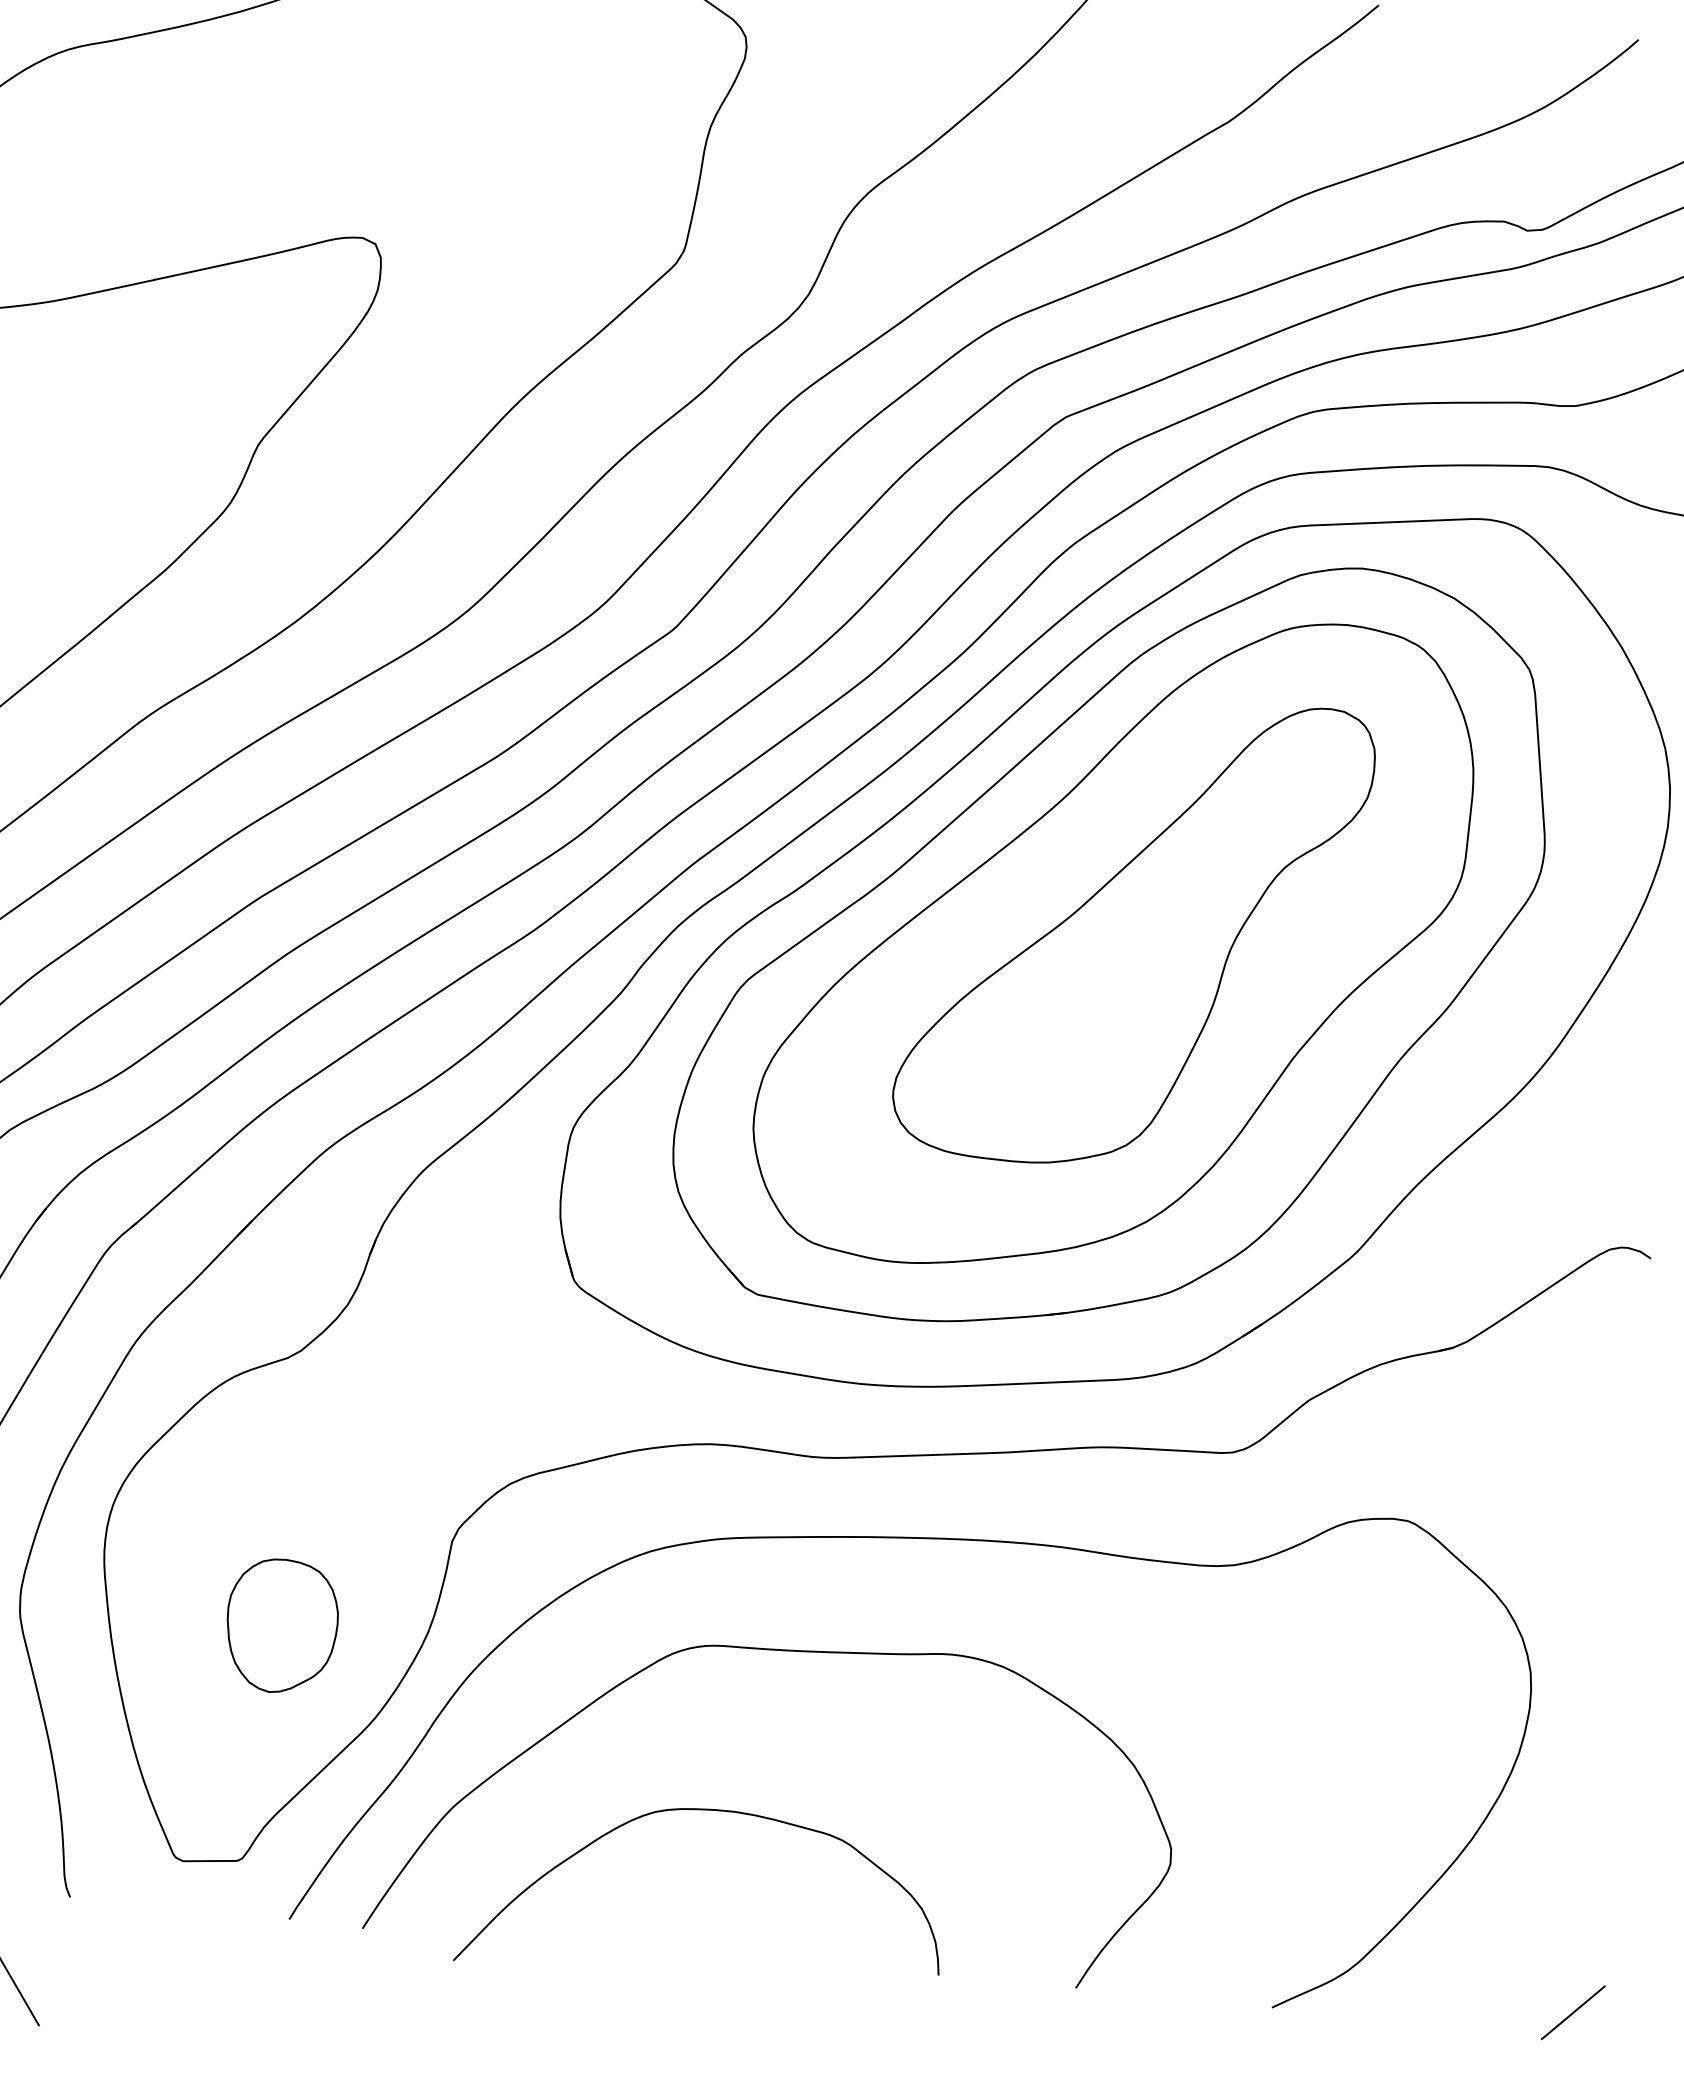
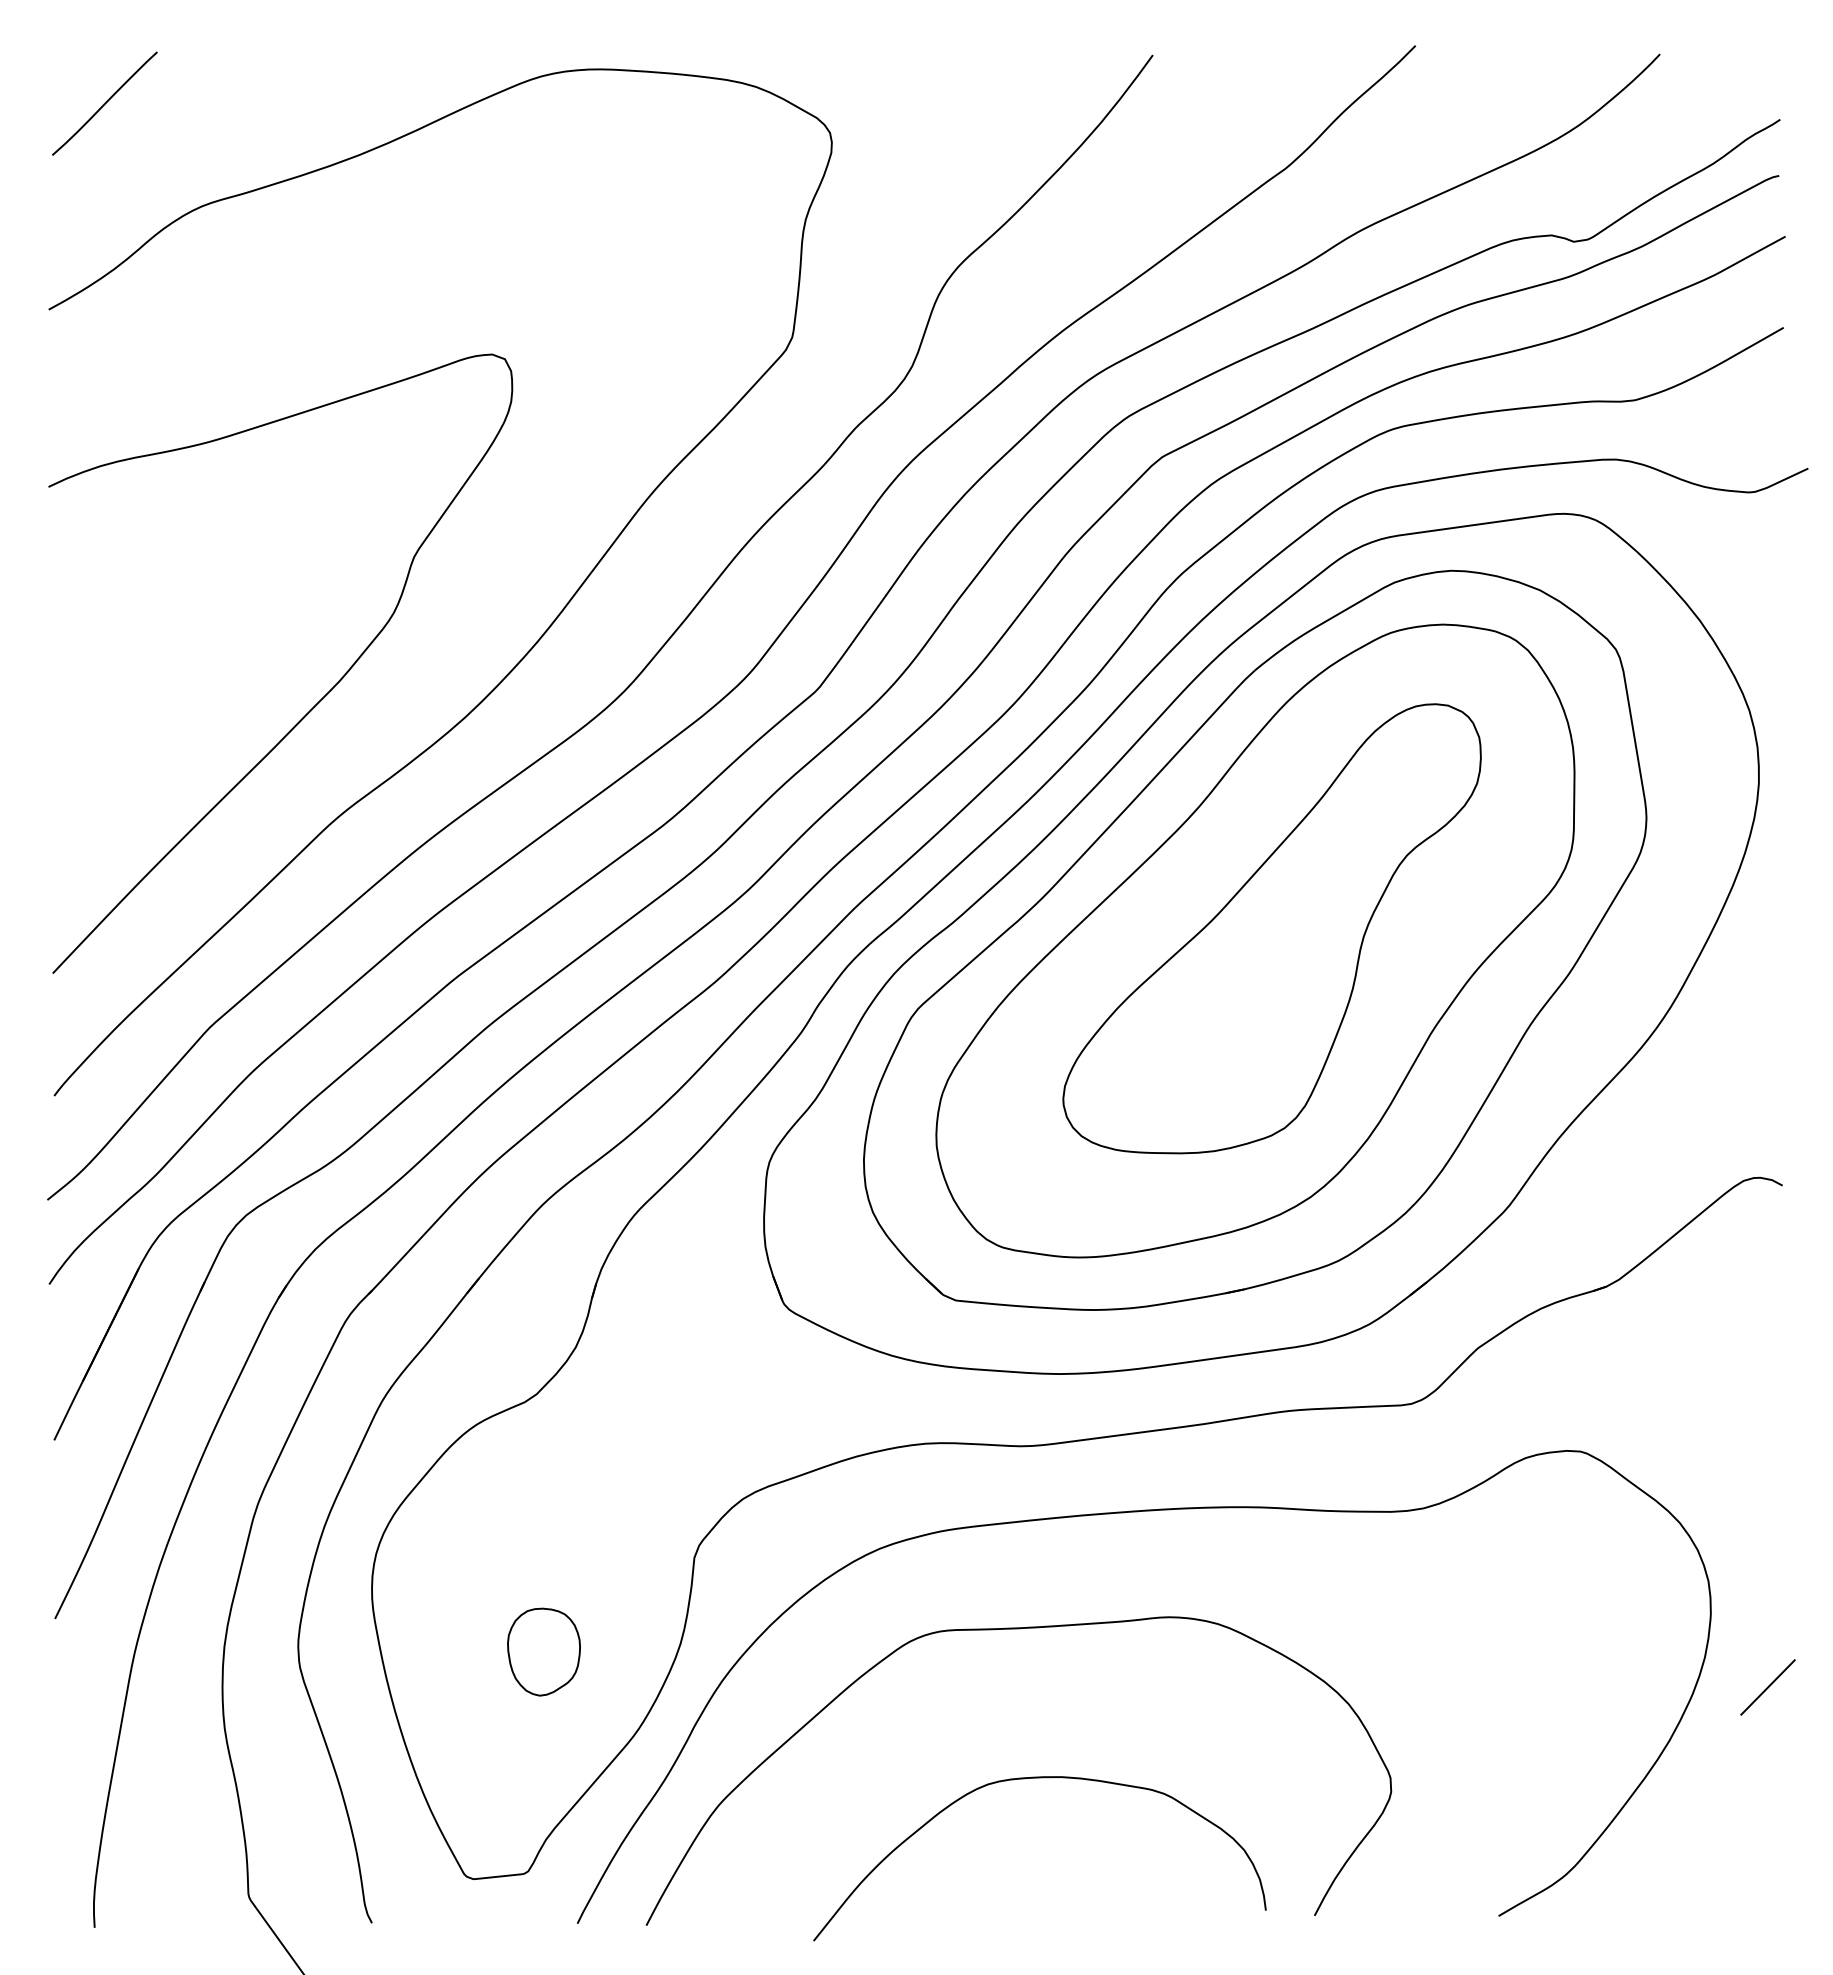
part: (281, 1626) -> (543, 1652), size x0.7
curve: (711, 1811) -> (1039, 1778), moved
line: (1572, 2012) -> (1767, 1687), moved

